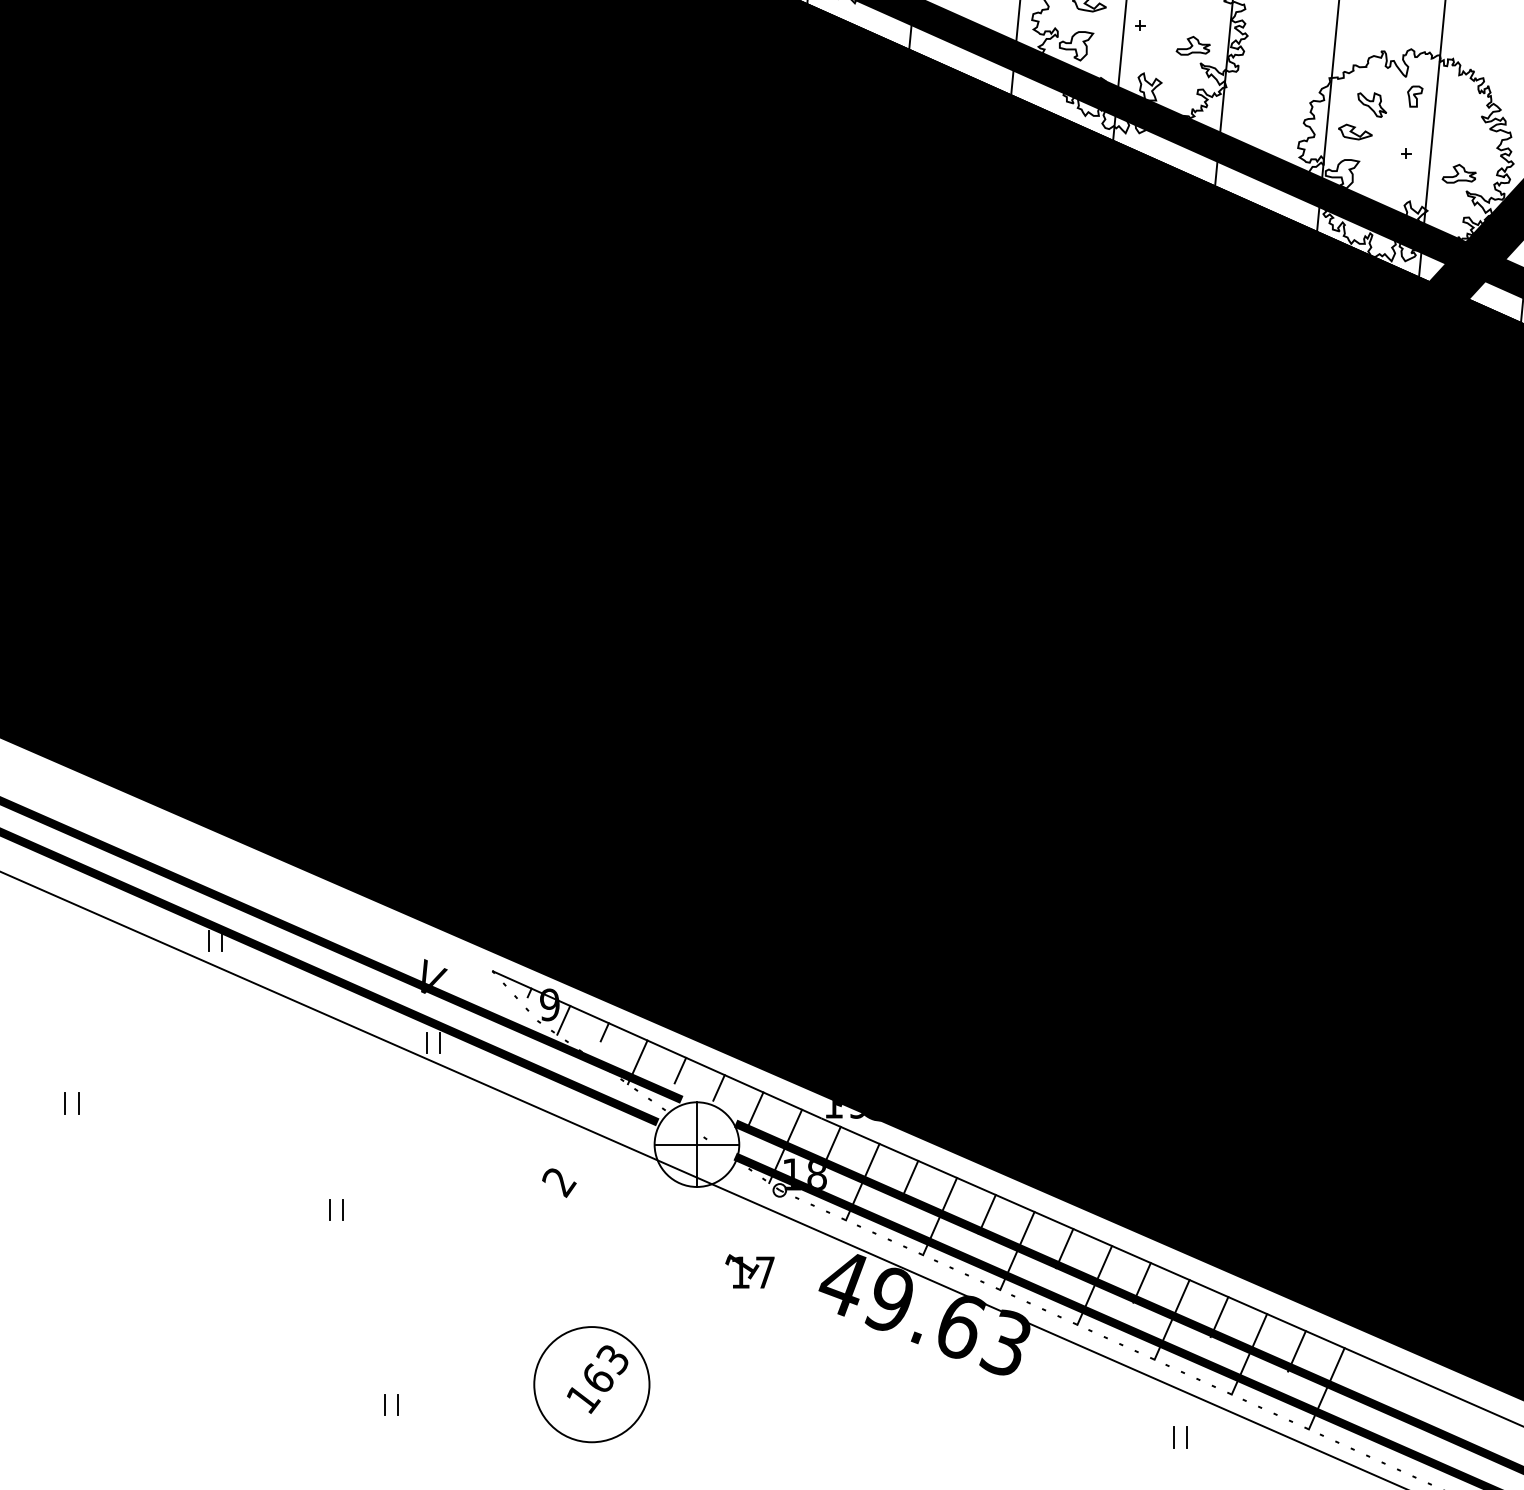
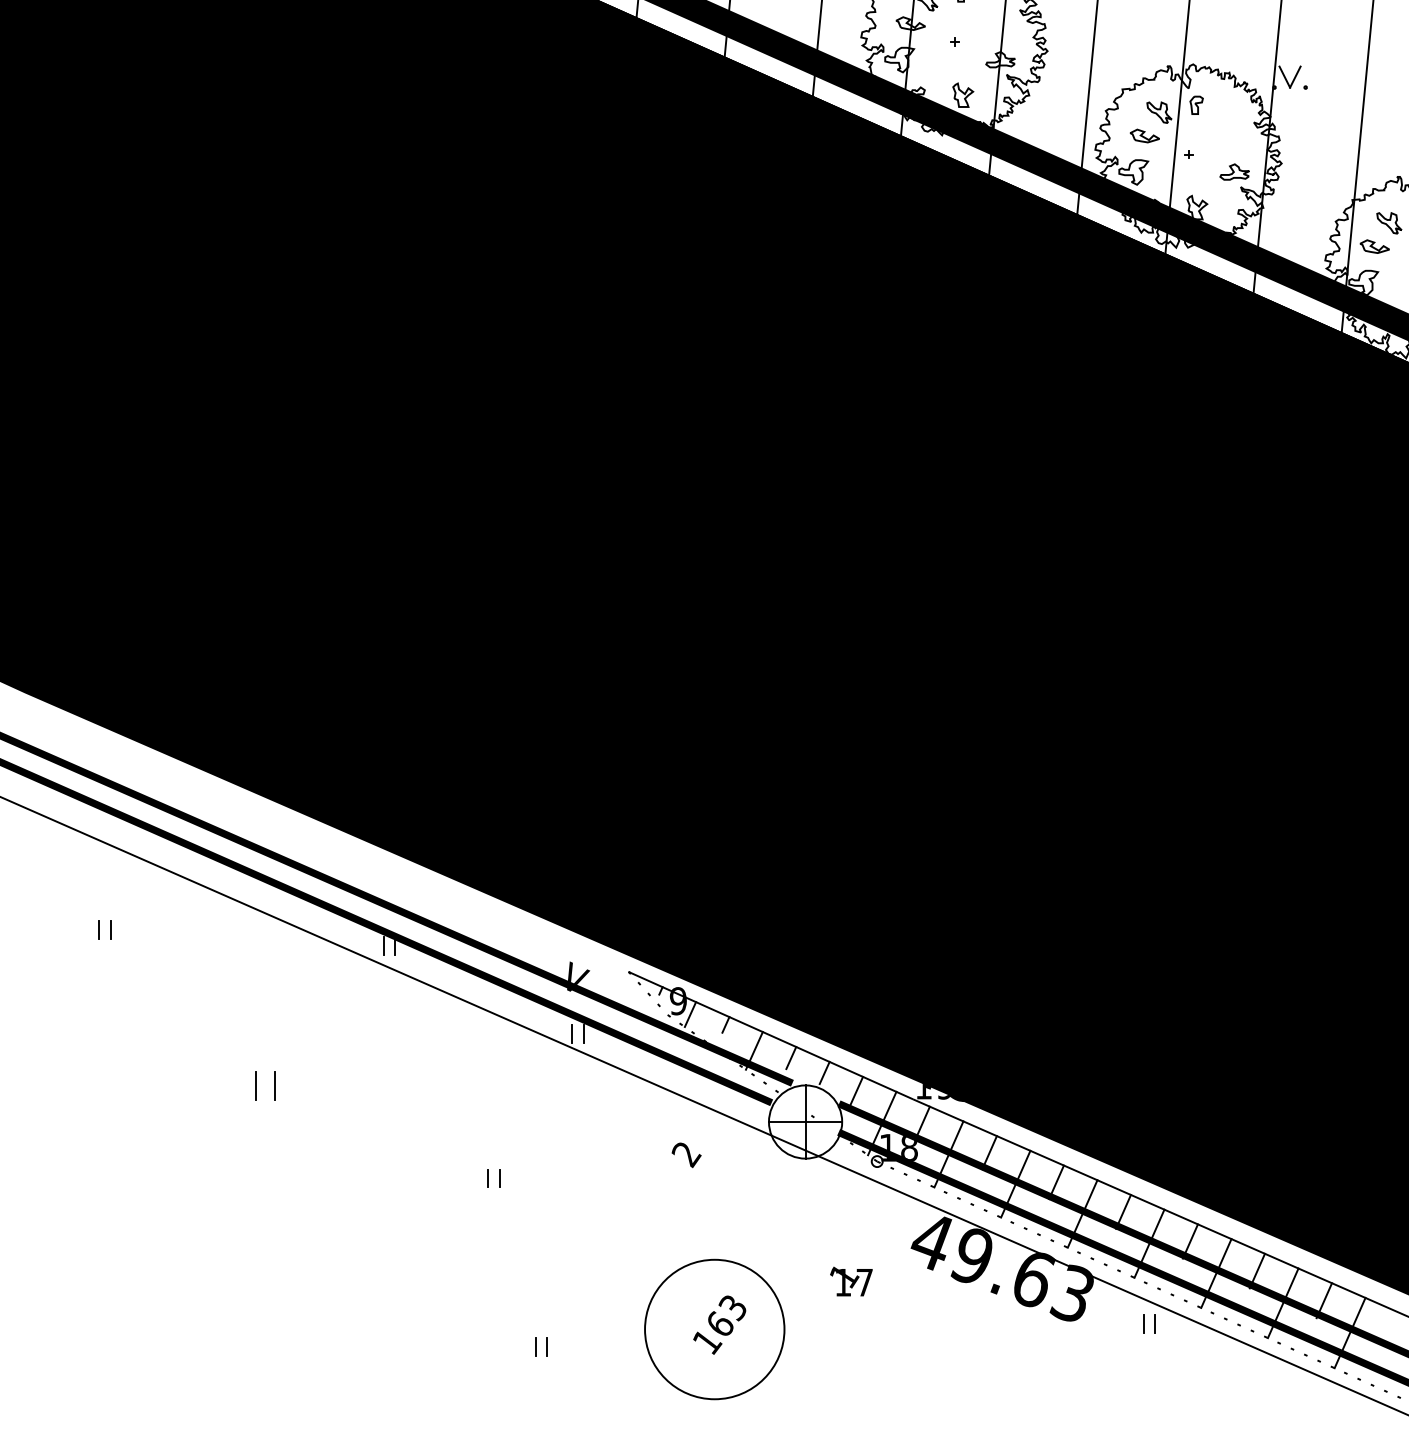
part: (71, 1103) -> (264, 1086), size x1.6
text: (750, 1271) -> (851, 1281), moved
circle: (591, 1384) -> (714, 1329), size x1.4
part: (1180, 1436) -> (1149, 1323), moved

